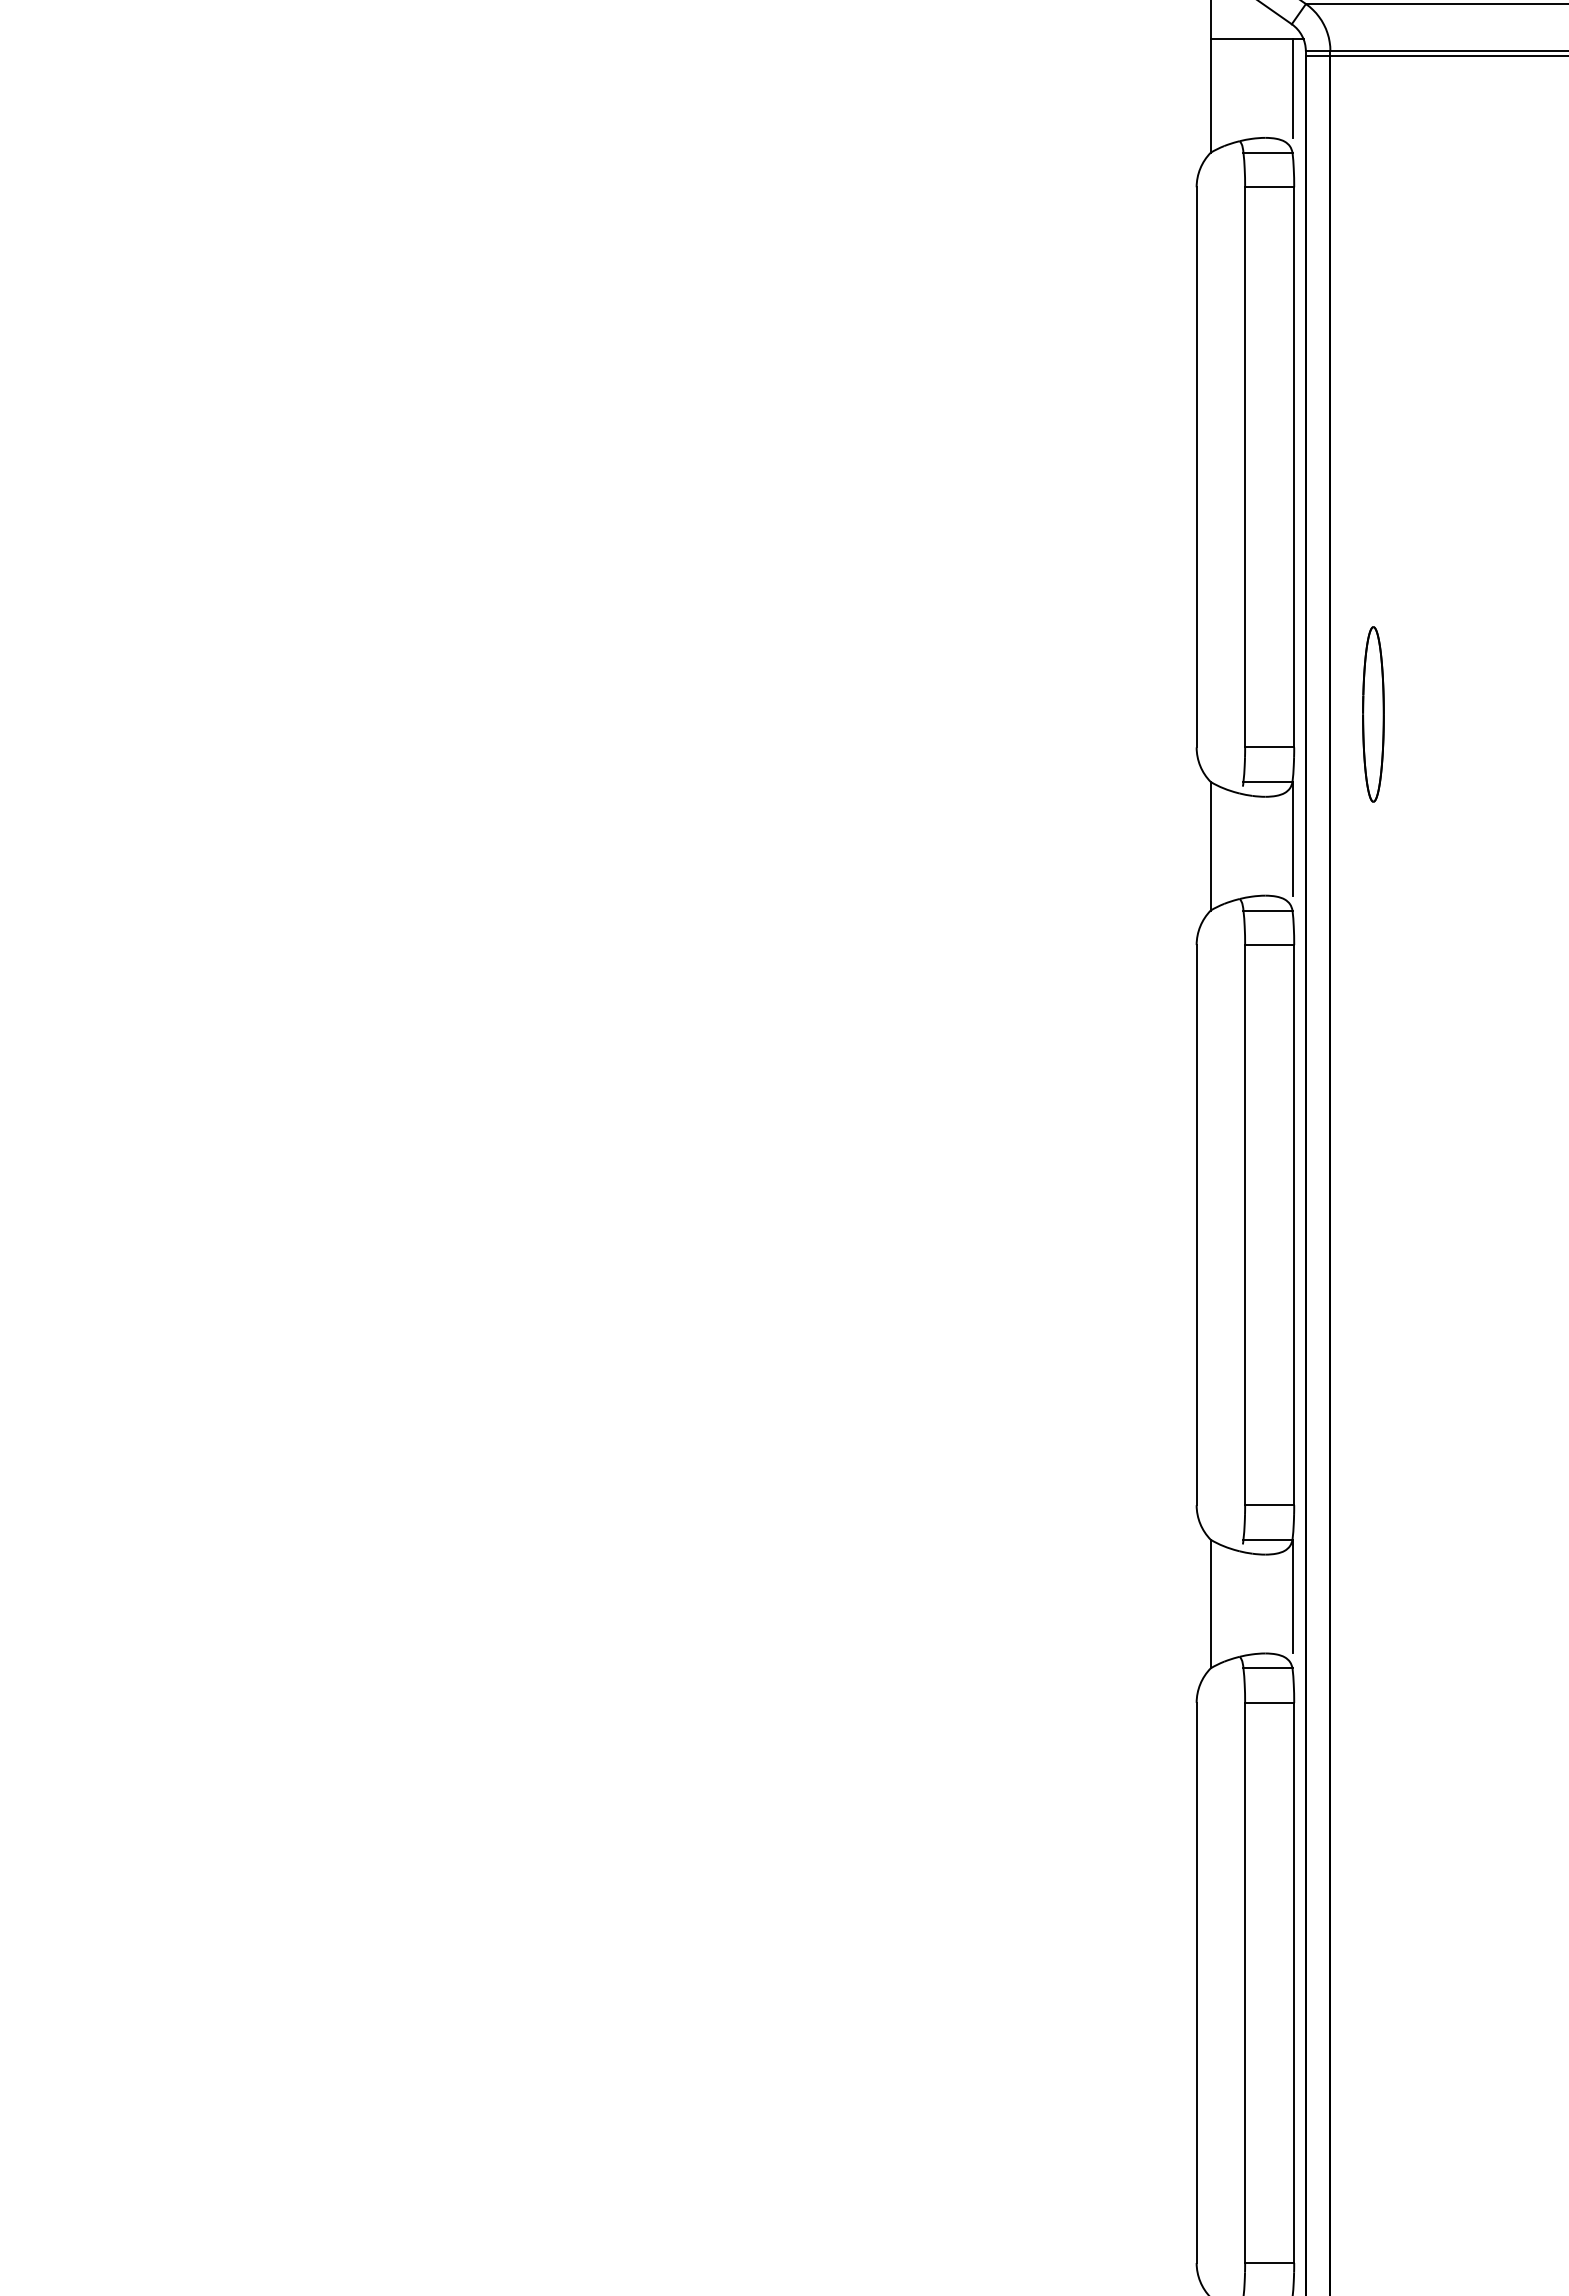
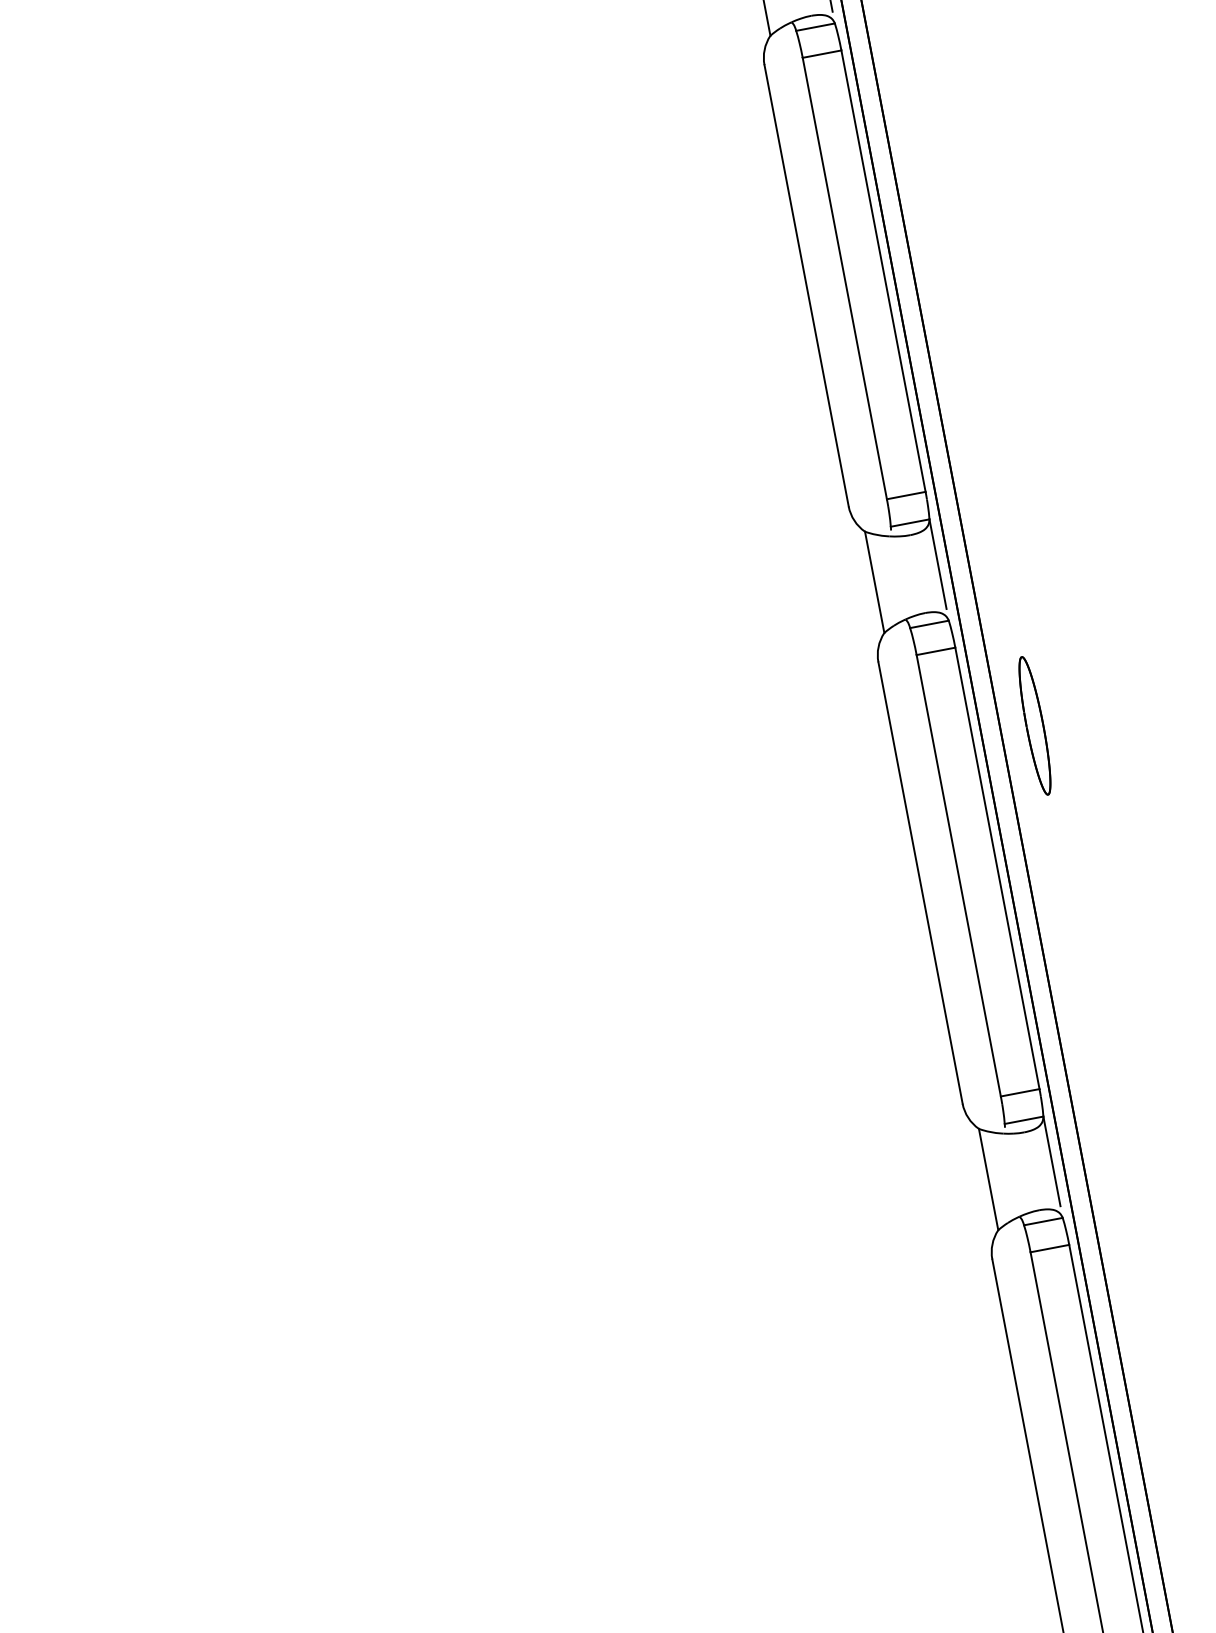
part: (1373, 714) -> (1035, 725), moved

